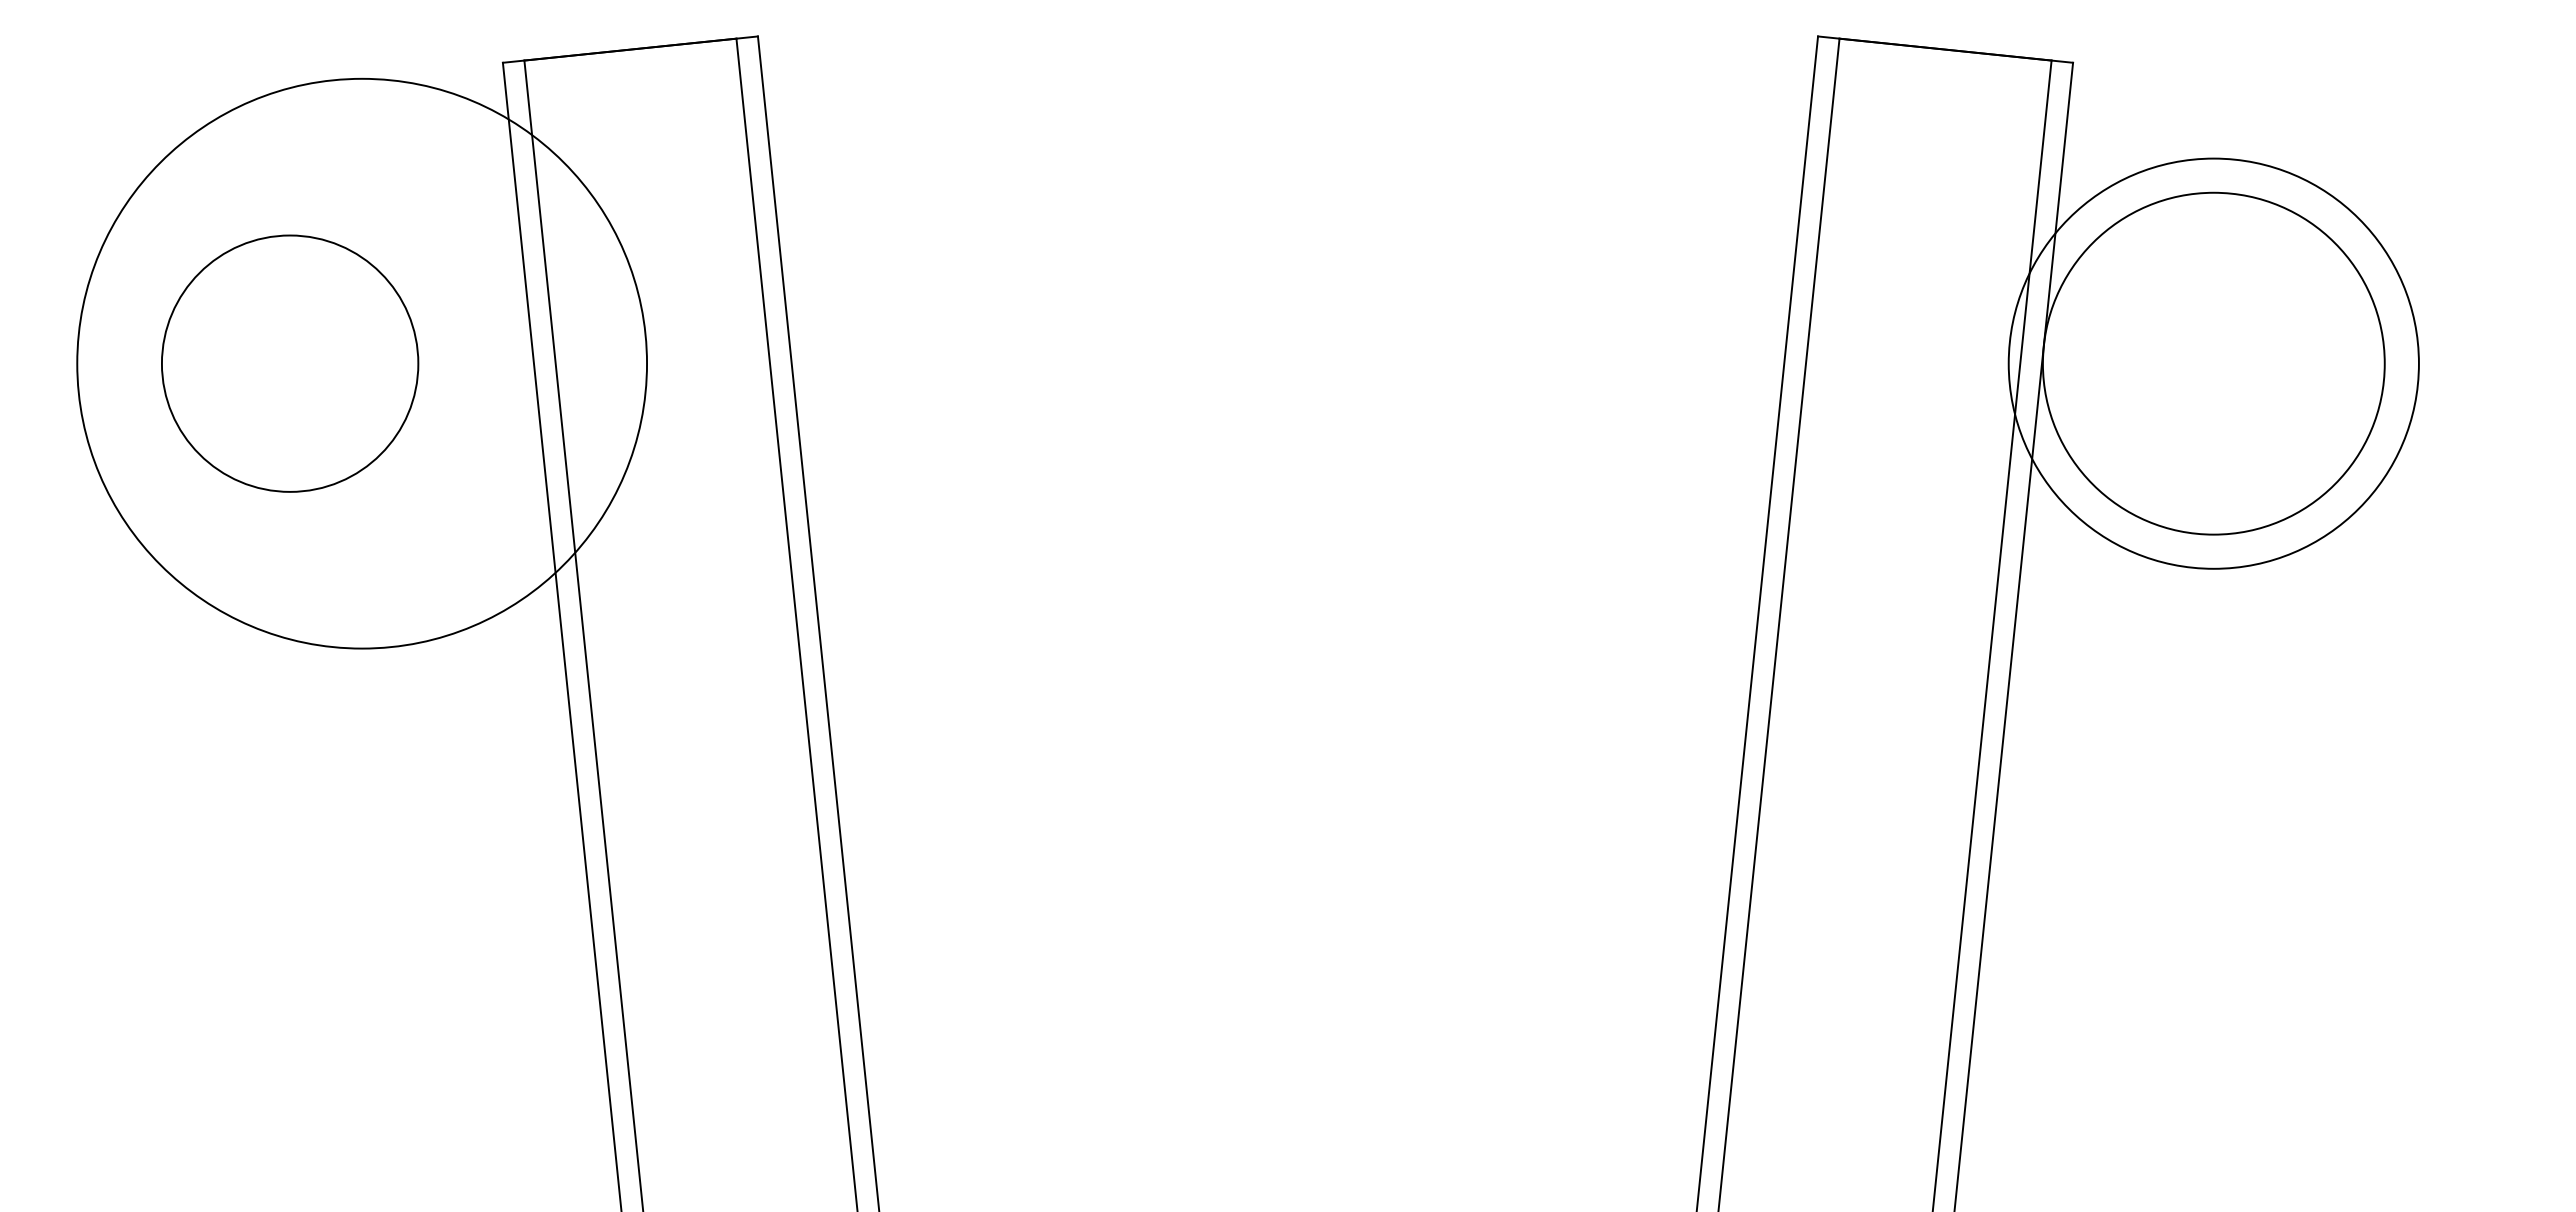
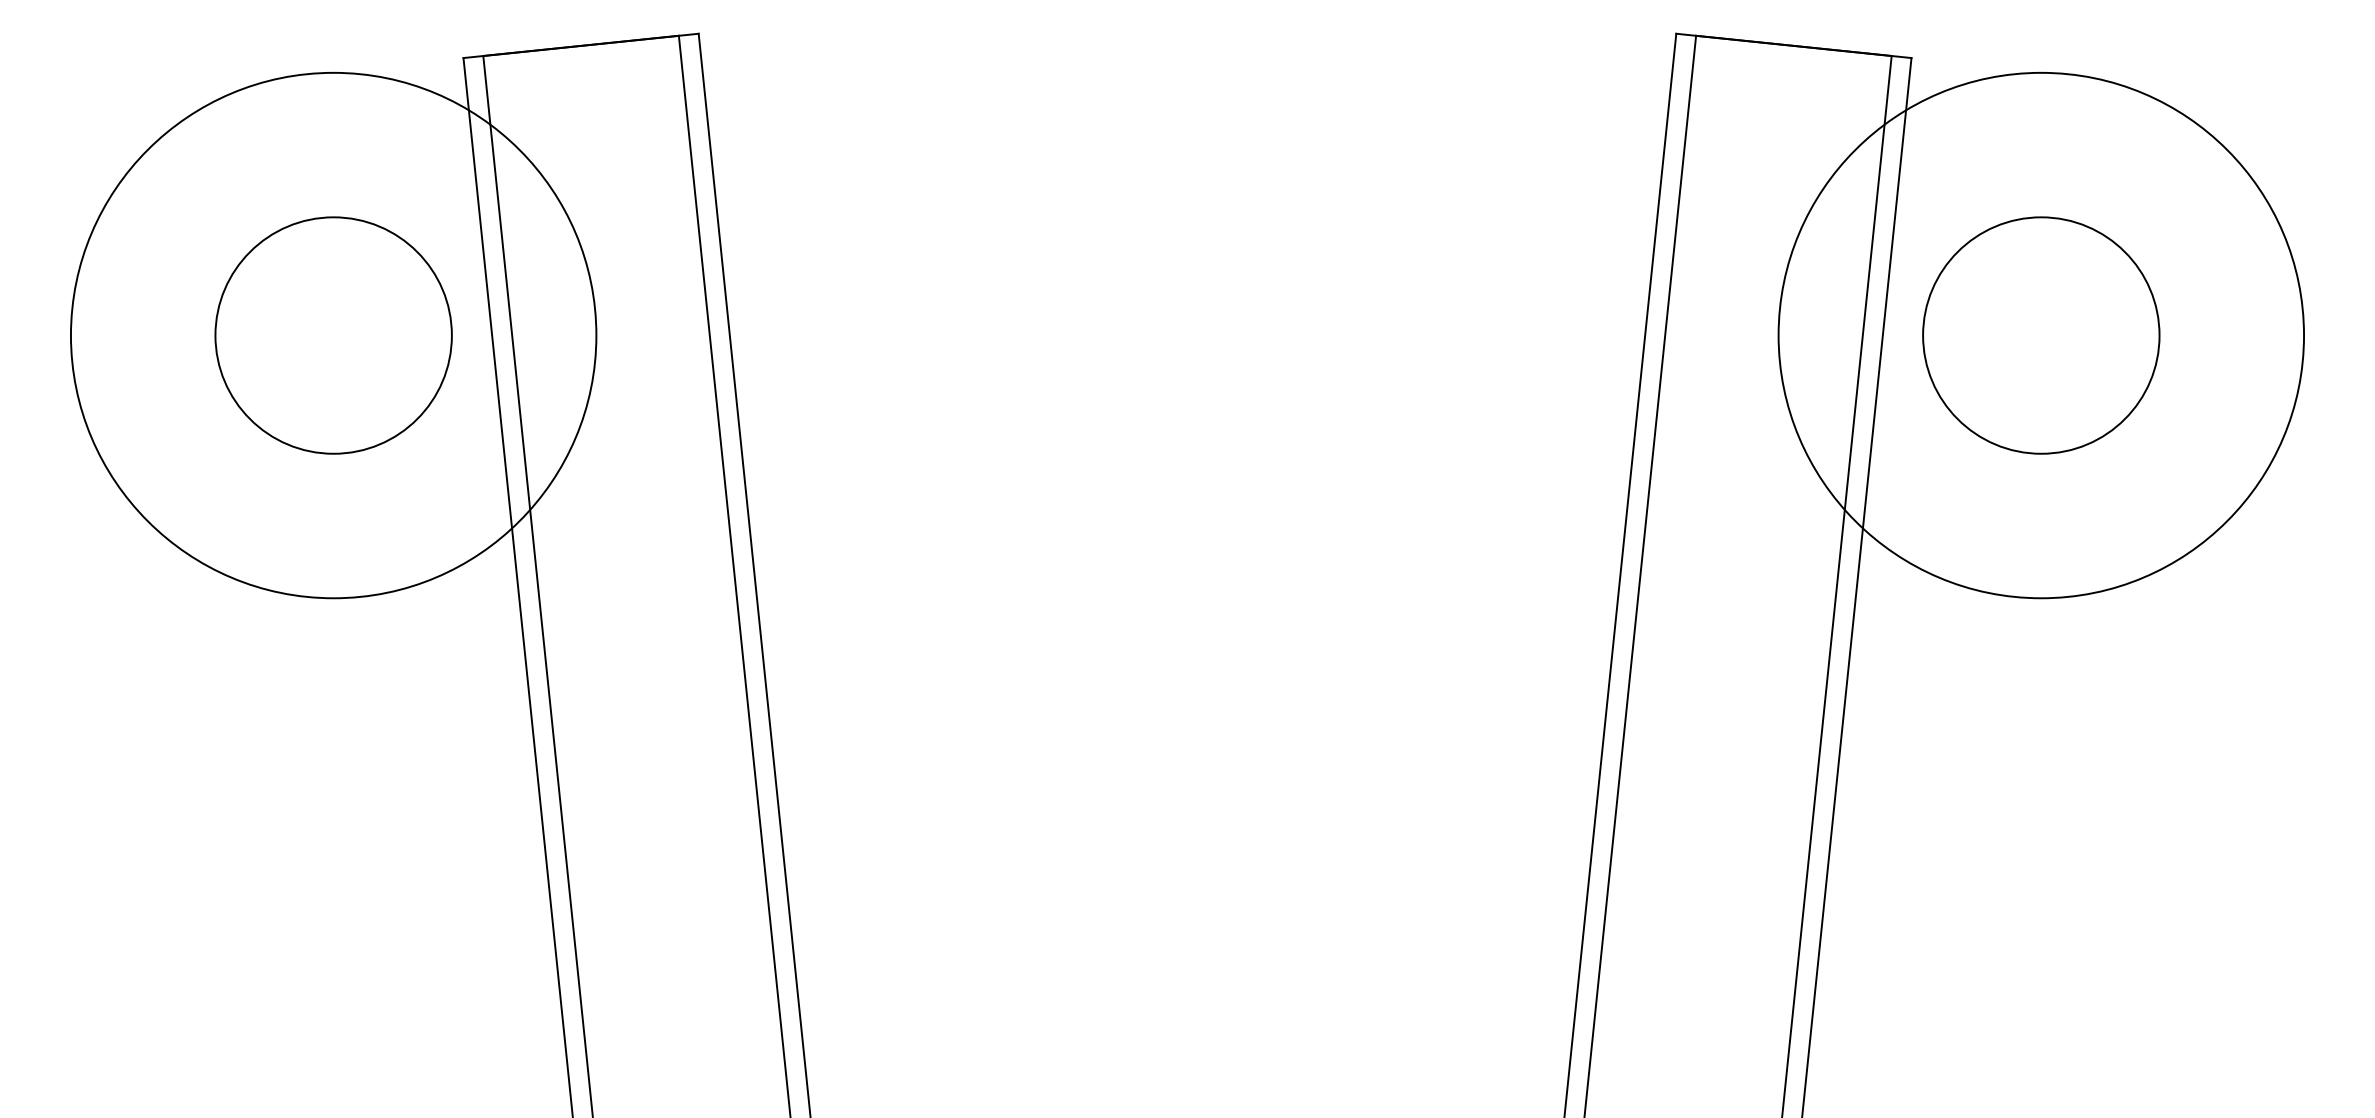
circle: (290, 363) -> (334, 335), moved
circle: (2213, 363) -> (2040, 335), size x0.62
circle: (2213, 363) -> (2040, 335), size x1.67

